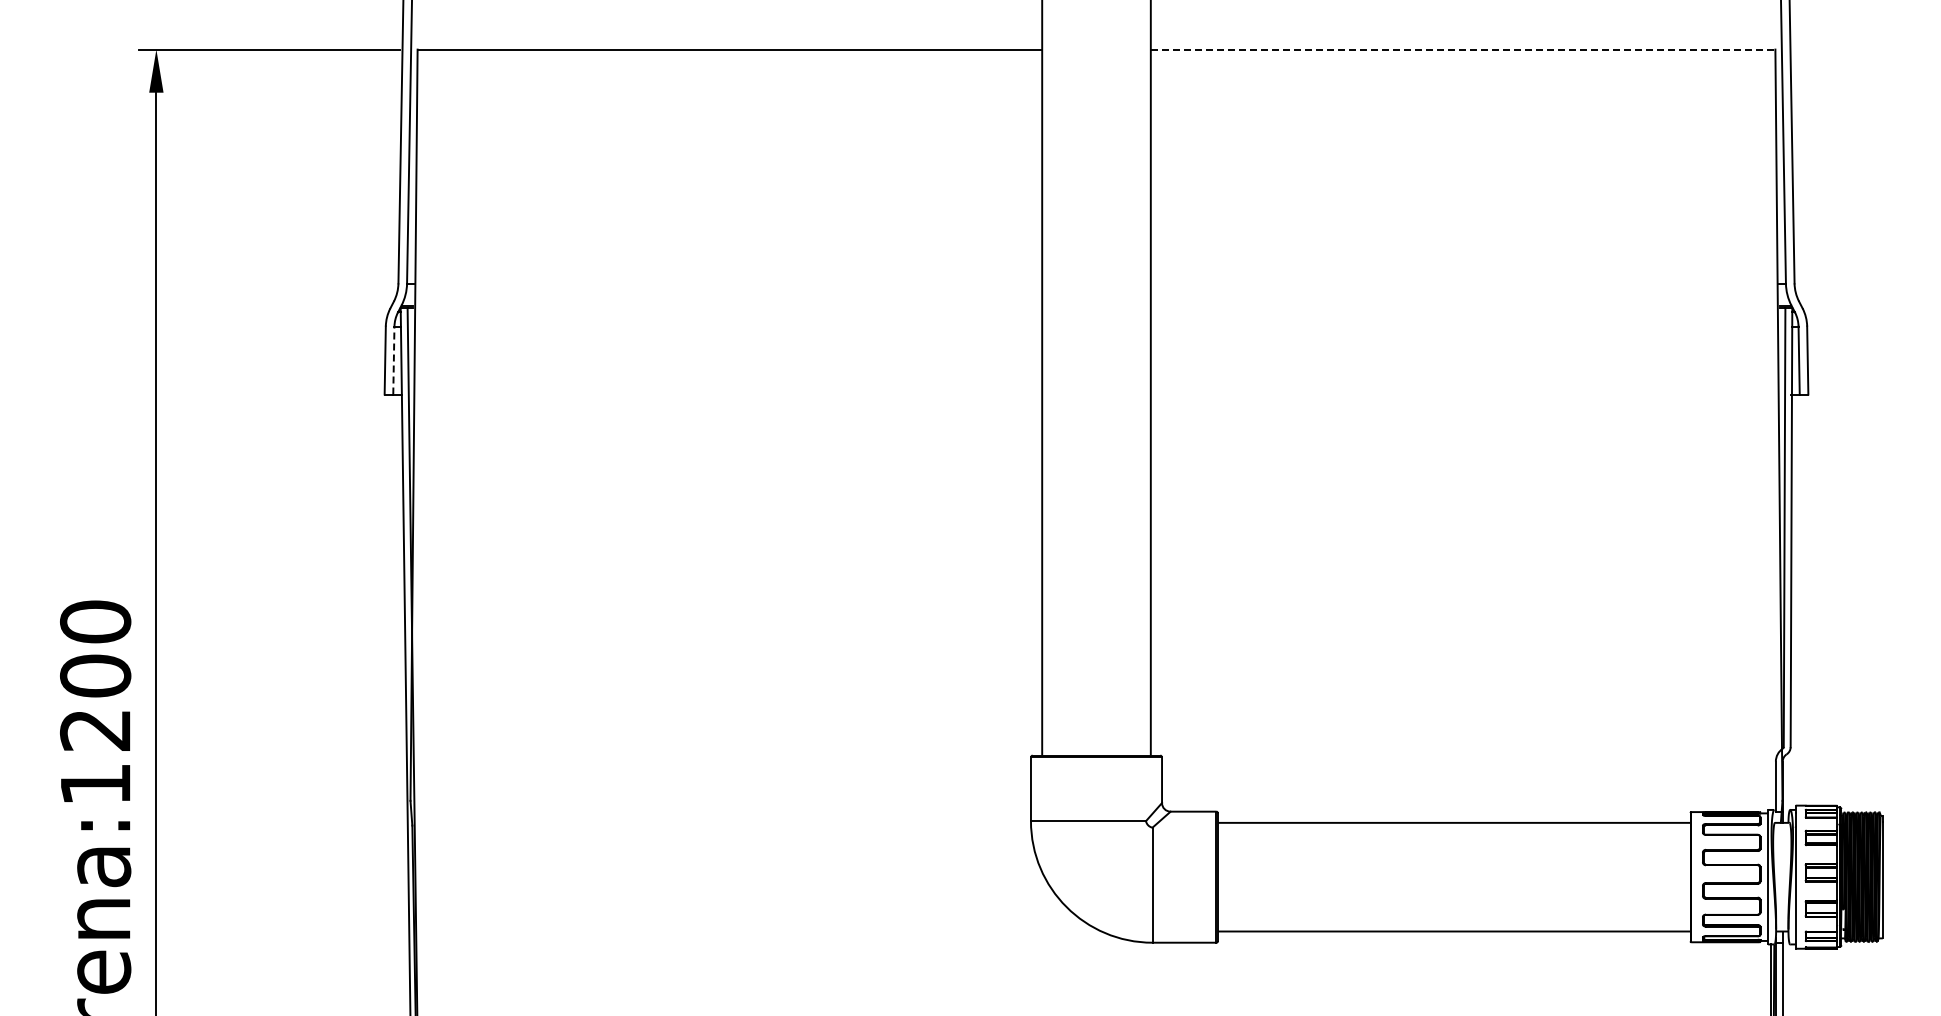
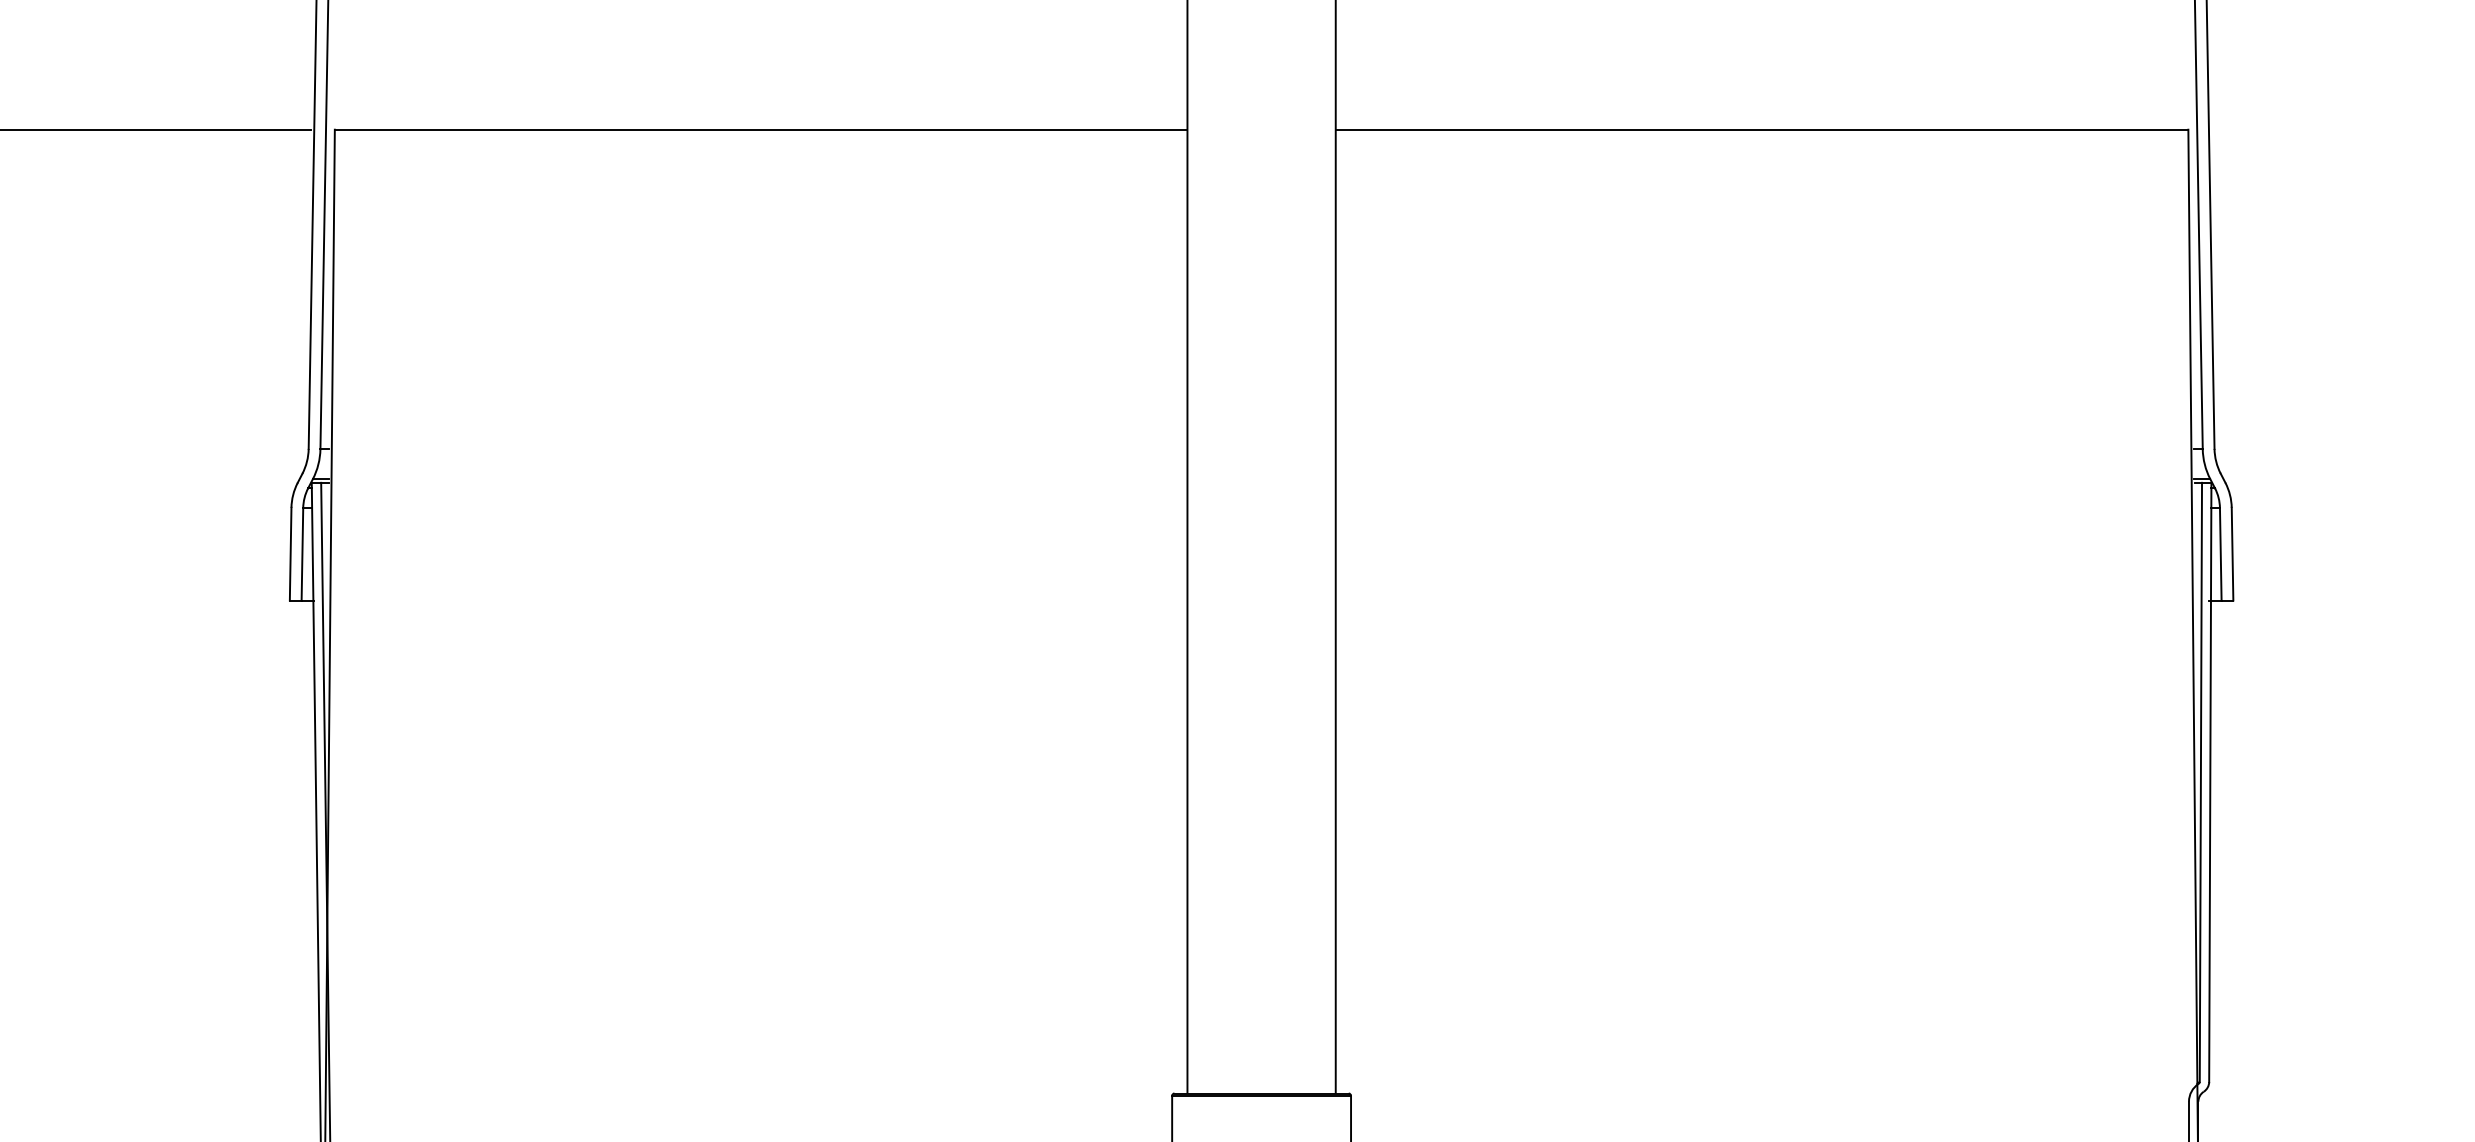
line: (1463, 49) -> (1762, 129), dashed -> solid
line: (393, 360) -> (301, 554), dashed -> solid

